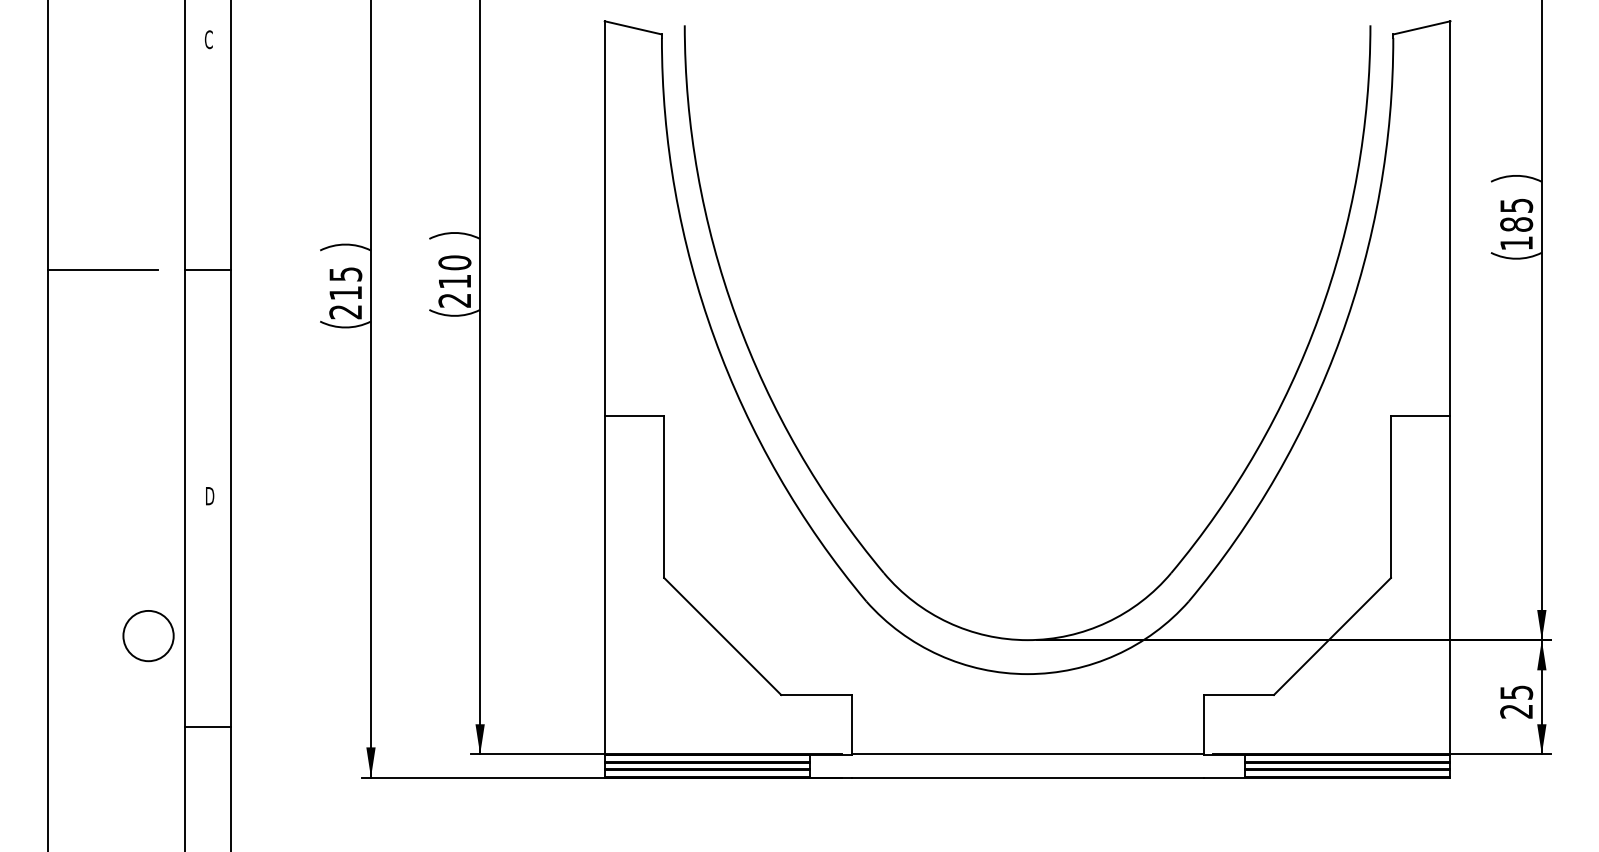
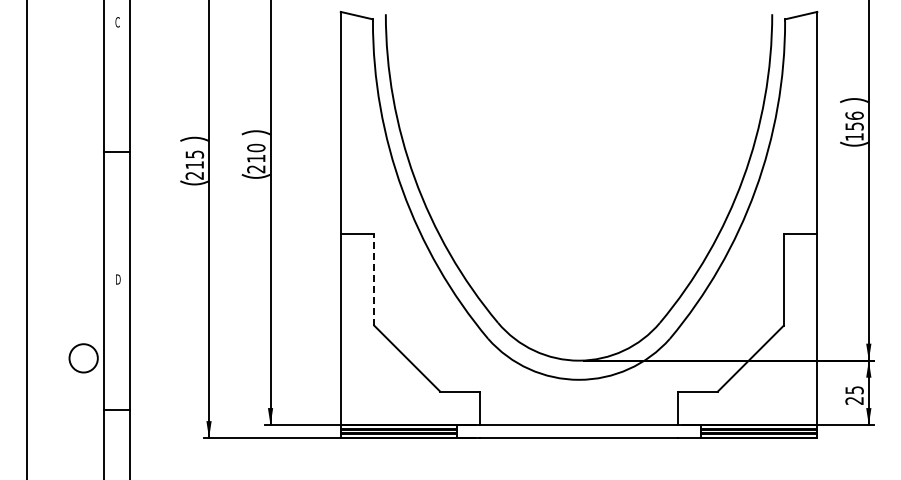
text: (1516, 213) -> (854, 120), 185 -> 156
line: (102, 270) -> (57, 152), removed
line: (664, 497) -> (374, 280), solid -> dashed

